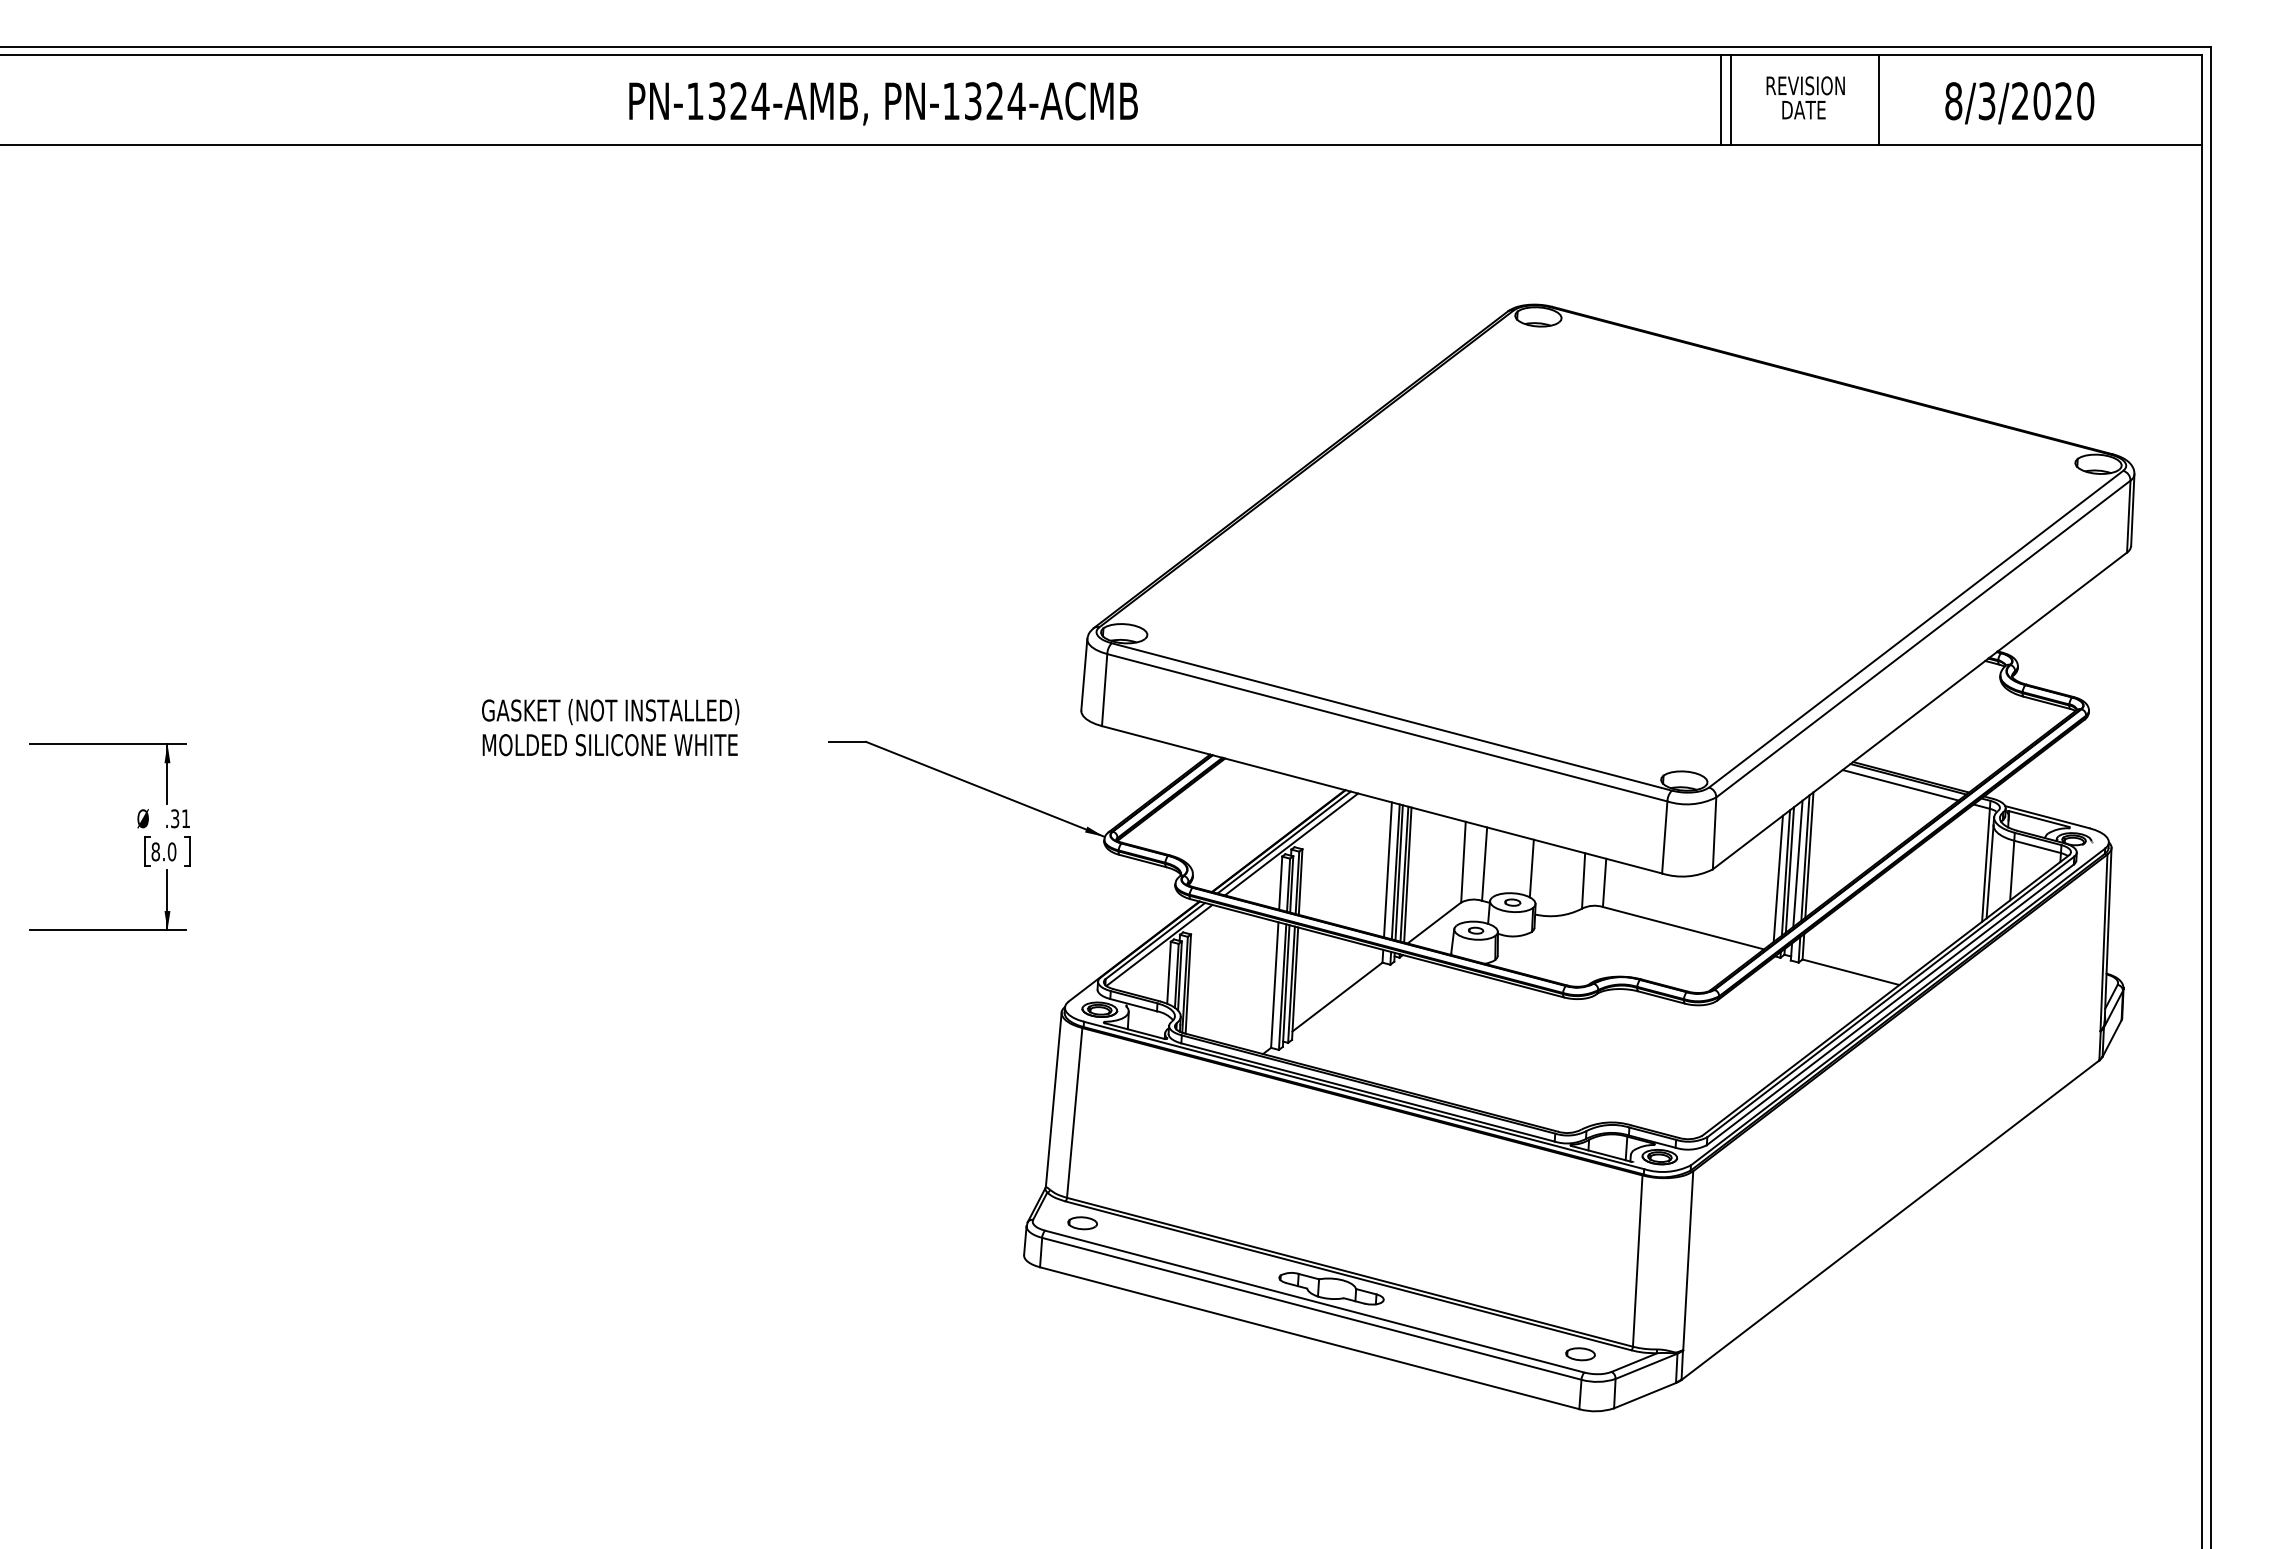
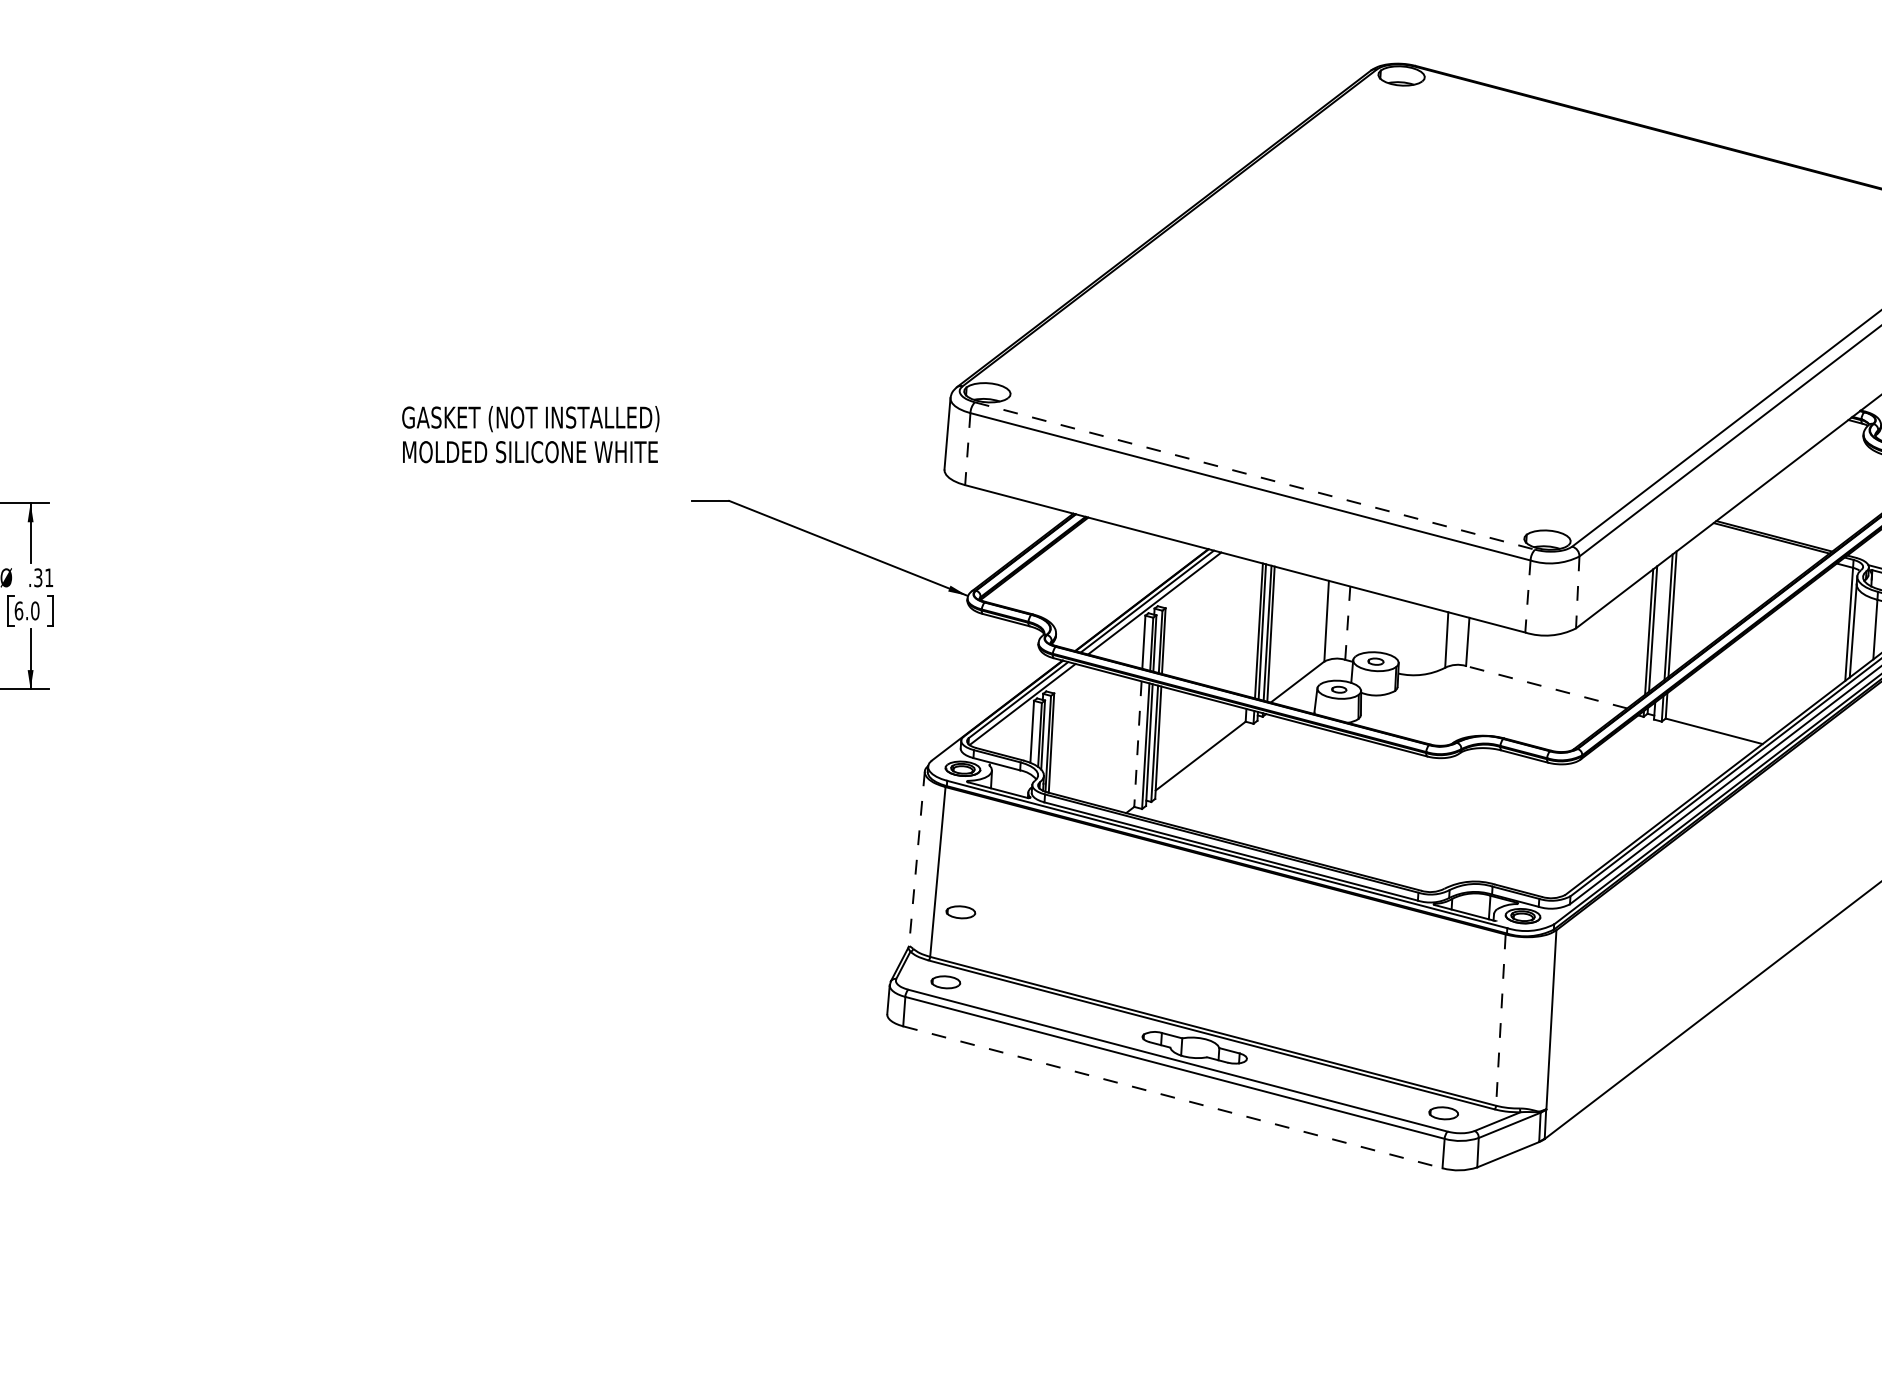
line: (1104, 690) -> (967, 449), solid -> dashed
line: (1391, 716) -> (1254, 475), solid -> dashed
text: (610, 727) -> (530, 434), moved
line: (1900, 785) -> (1763, 544), removed
line: (1714, 833) -> (1577, 592), solid -> dashed
line: (1664, 837) -> (1527, 596), solid -> dashed
text: (155, 851) -> (18, 610), 8.0 -> 6.0
line: (1797, 863) -> (1660, 622), removed
line: (1484, 864) -> (1347, 623), solid -> dashed
line: (1531, 868) -> (1394, 627), removed
line: (1387, 869) -> (1250, 628), removed
line: (1777, 878) -> (1640, 637), removed
line: (1682, 928) -> (1545, 687), solid -> dashed
line: (1274, 985) -> (1137, 744), solid -> dashed
line: (1053, 1099) -> (916, 858), solid -> dashed
part: (1097, 1153) -> (960, 912), added
line: (1637, 1261) -> (1500, 1020), solid -> dashed
line: (1309, 1338) -> (1172, 1097), solid -> dashed

